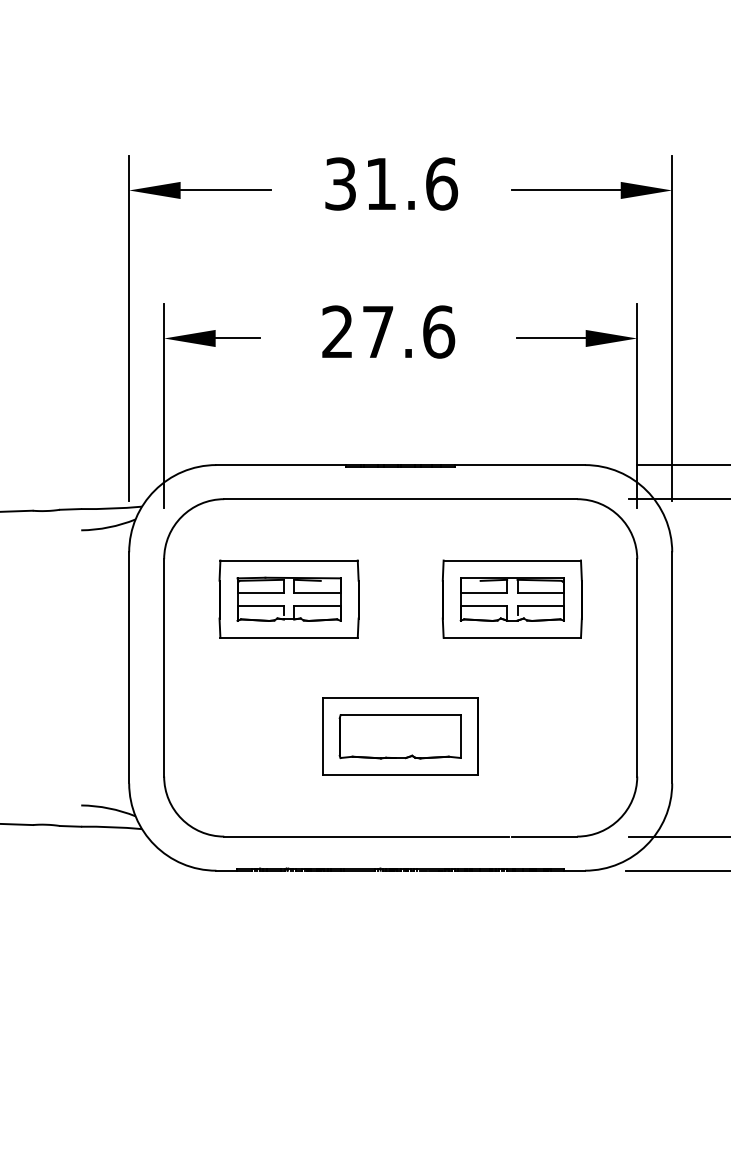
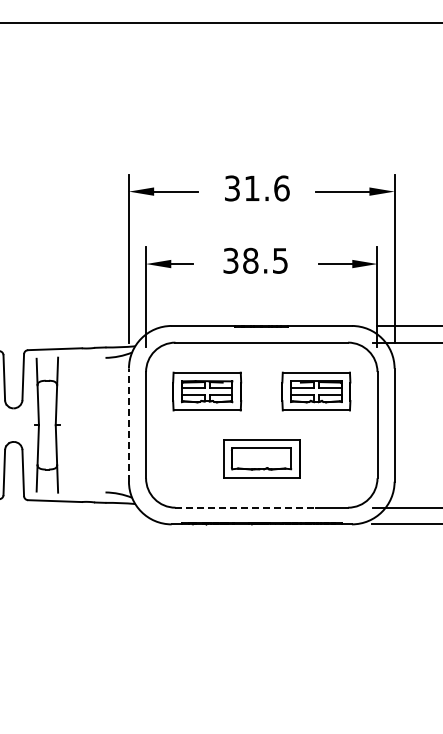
text: (387, 331) -> (255, 260), 27.6 -> 38.5
line: (128, 668) -> (128, 425), solid -> dashed
line: (367, 836) -> (245, 507), solid -> dashed

